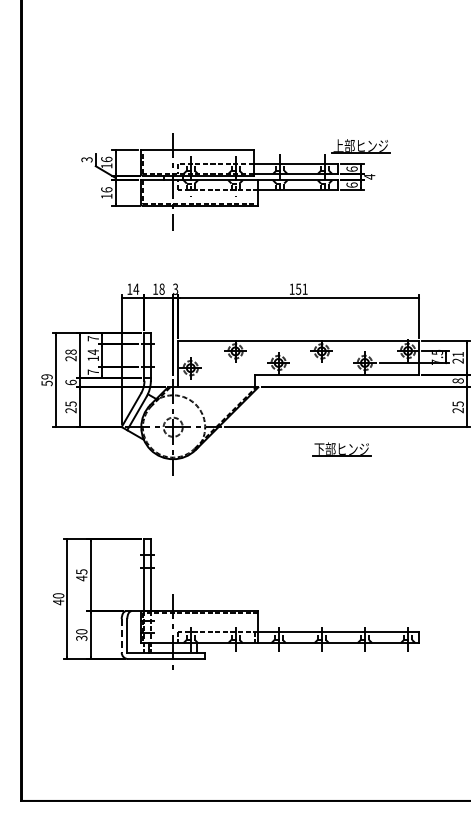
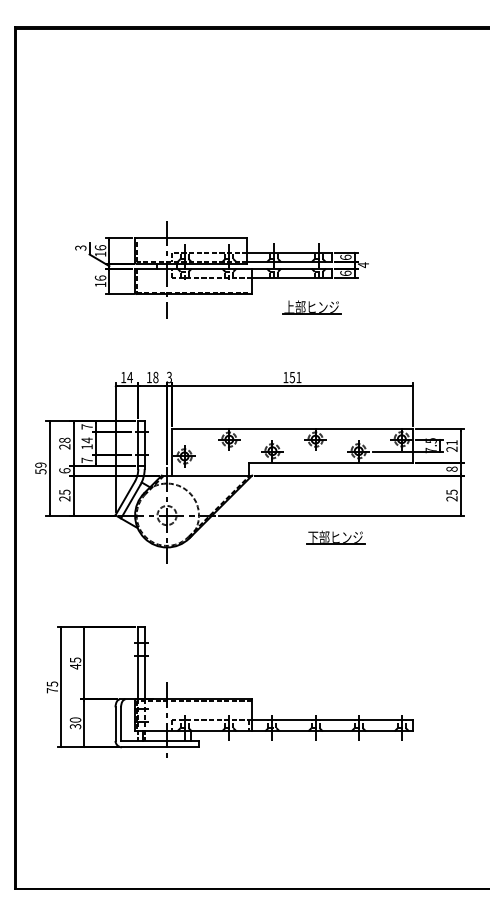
part: (360, 146) -> (311, 307), moved
text: (57, 599) -> (51, 687), 40 -> 75
line: (121, 636) -> (115, 724), dashed -> solid

